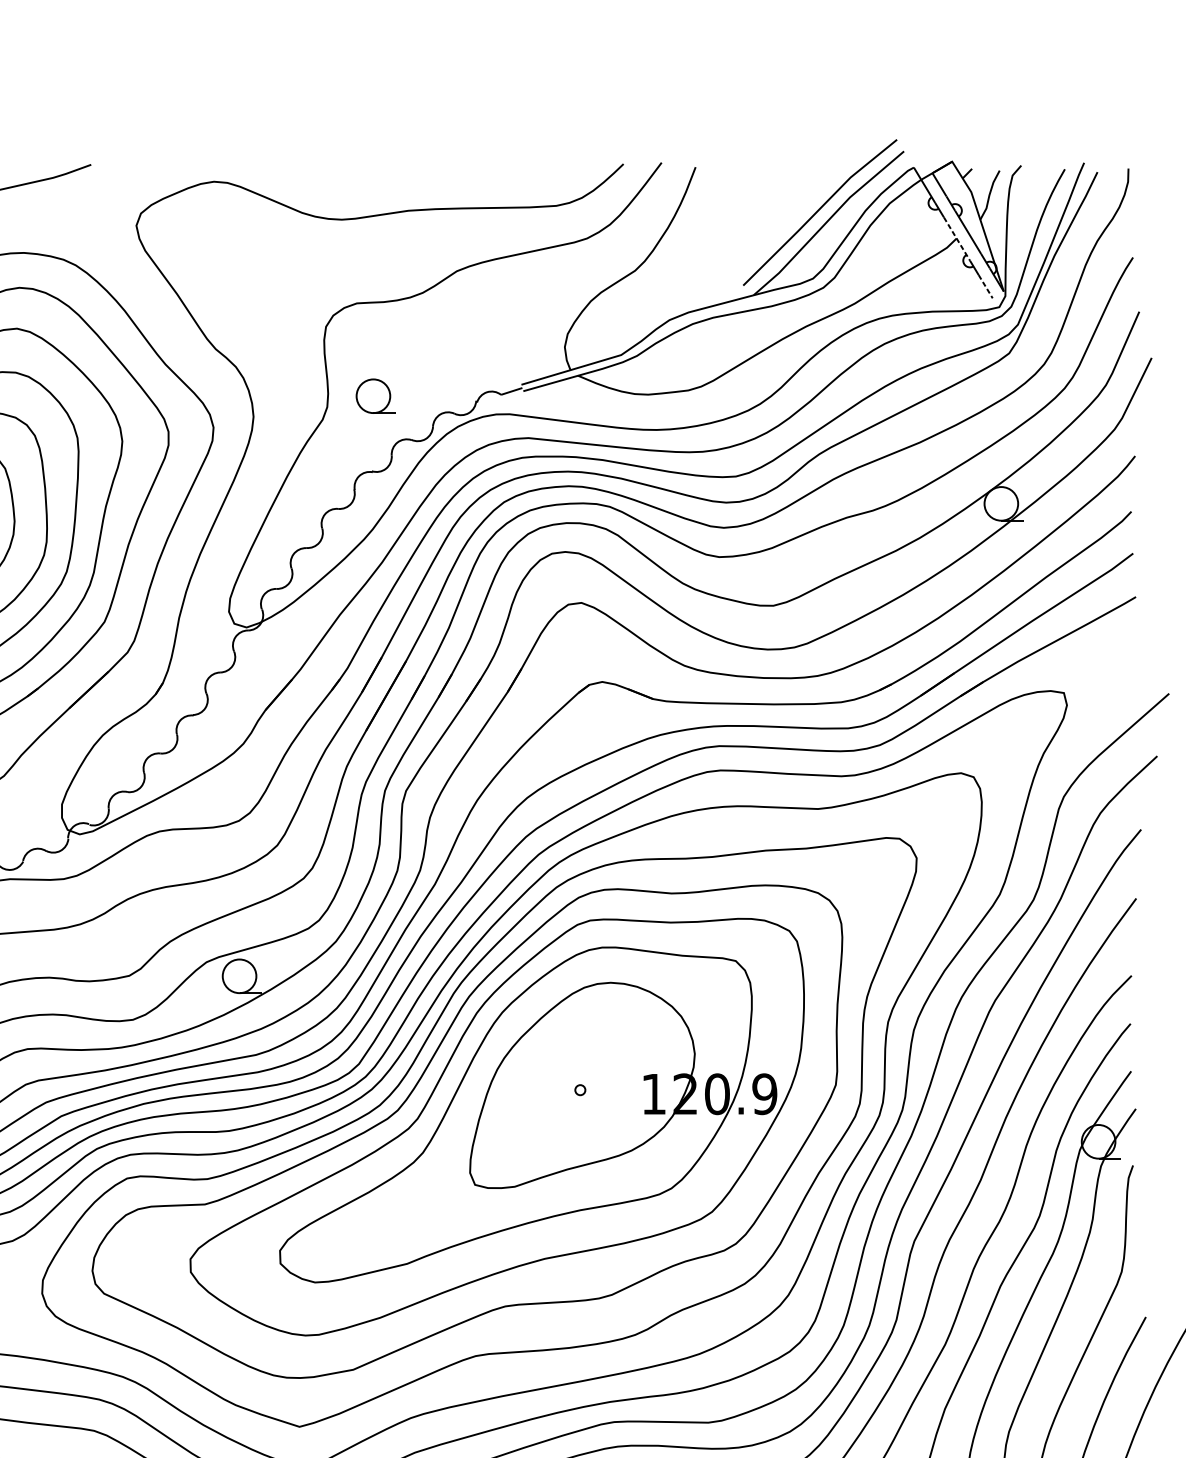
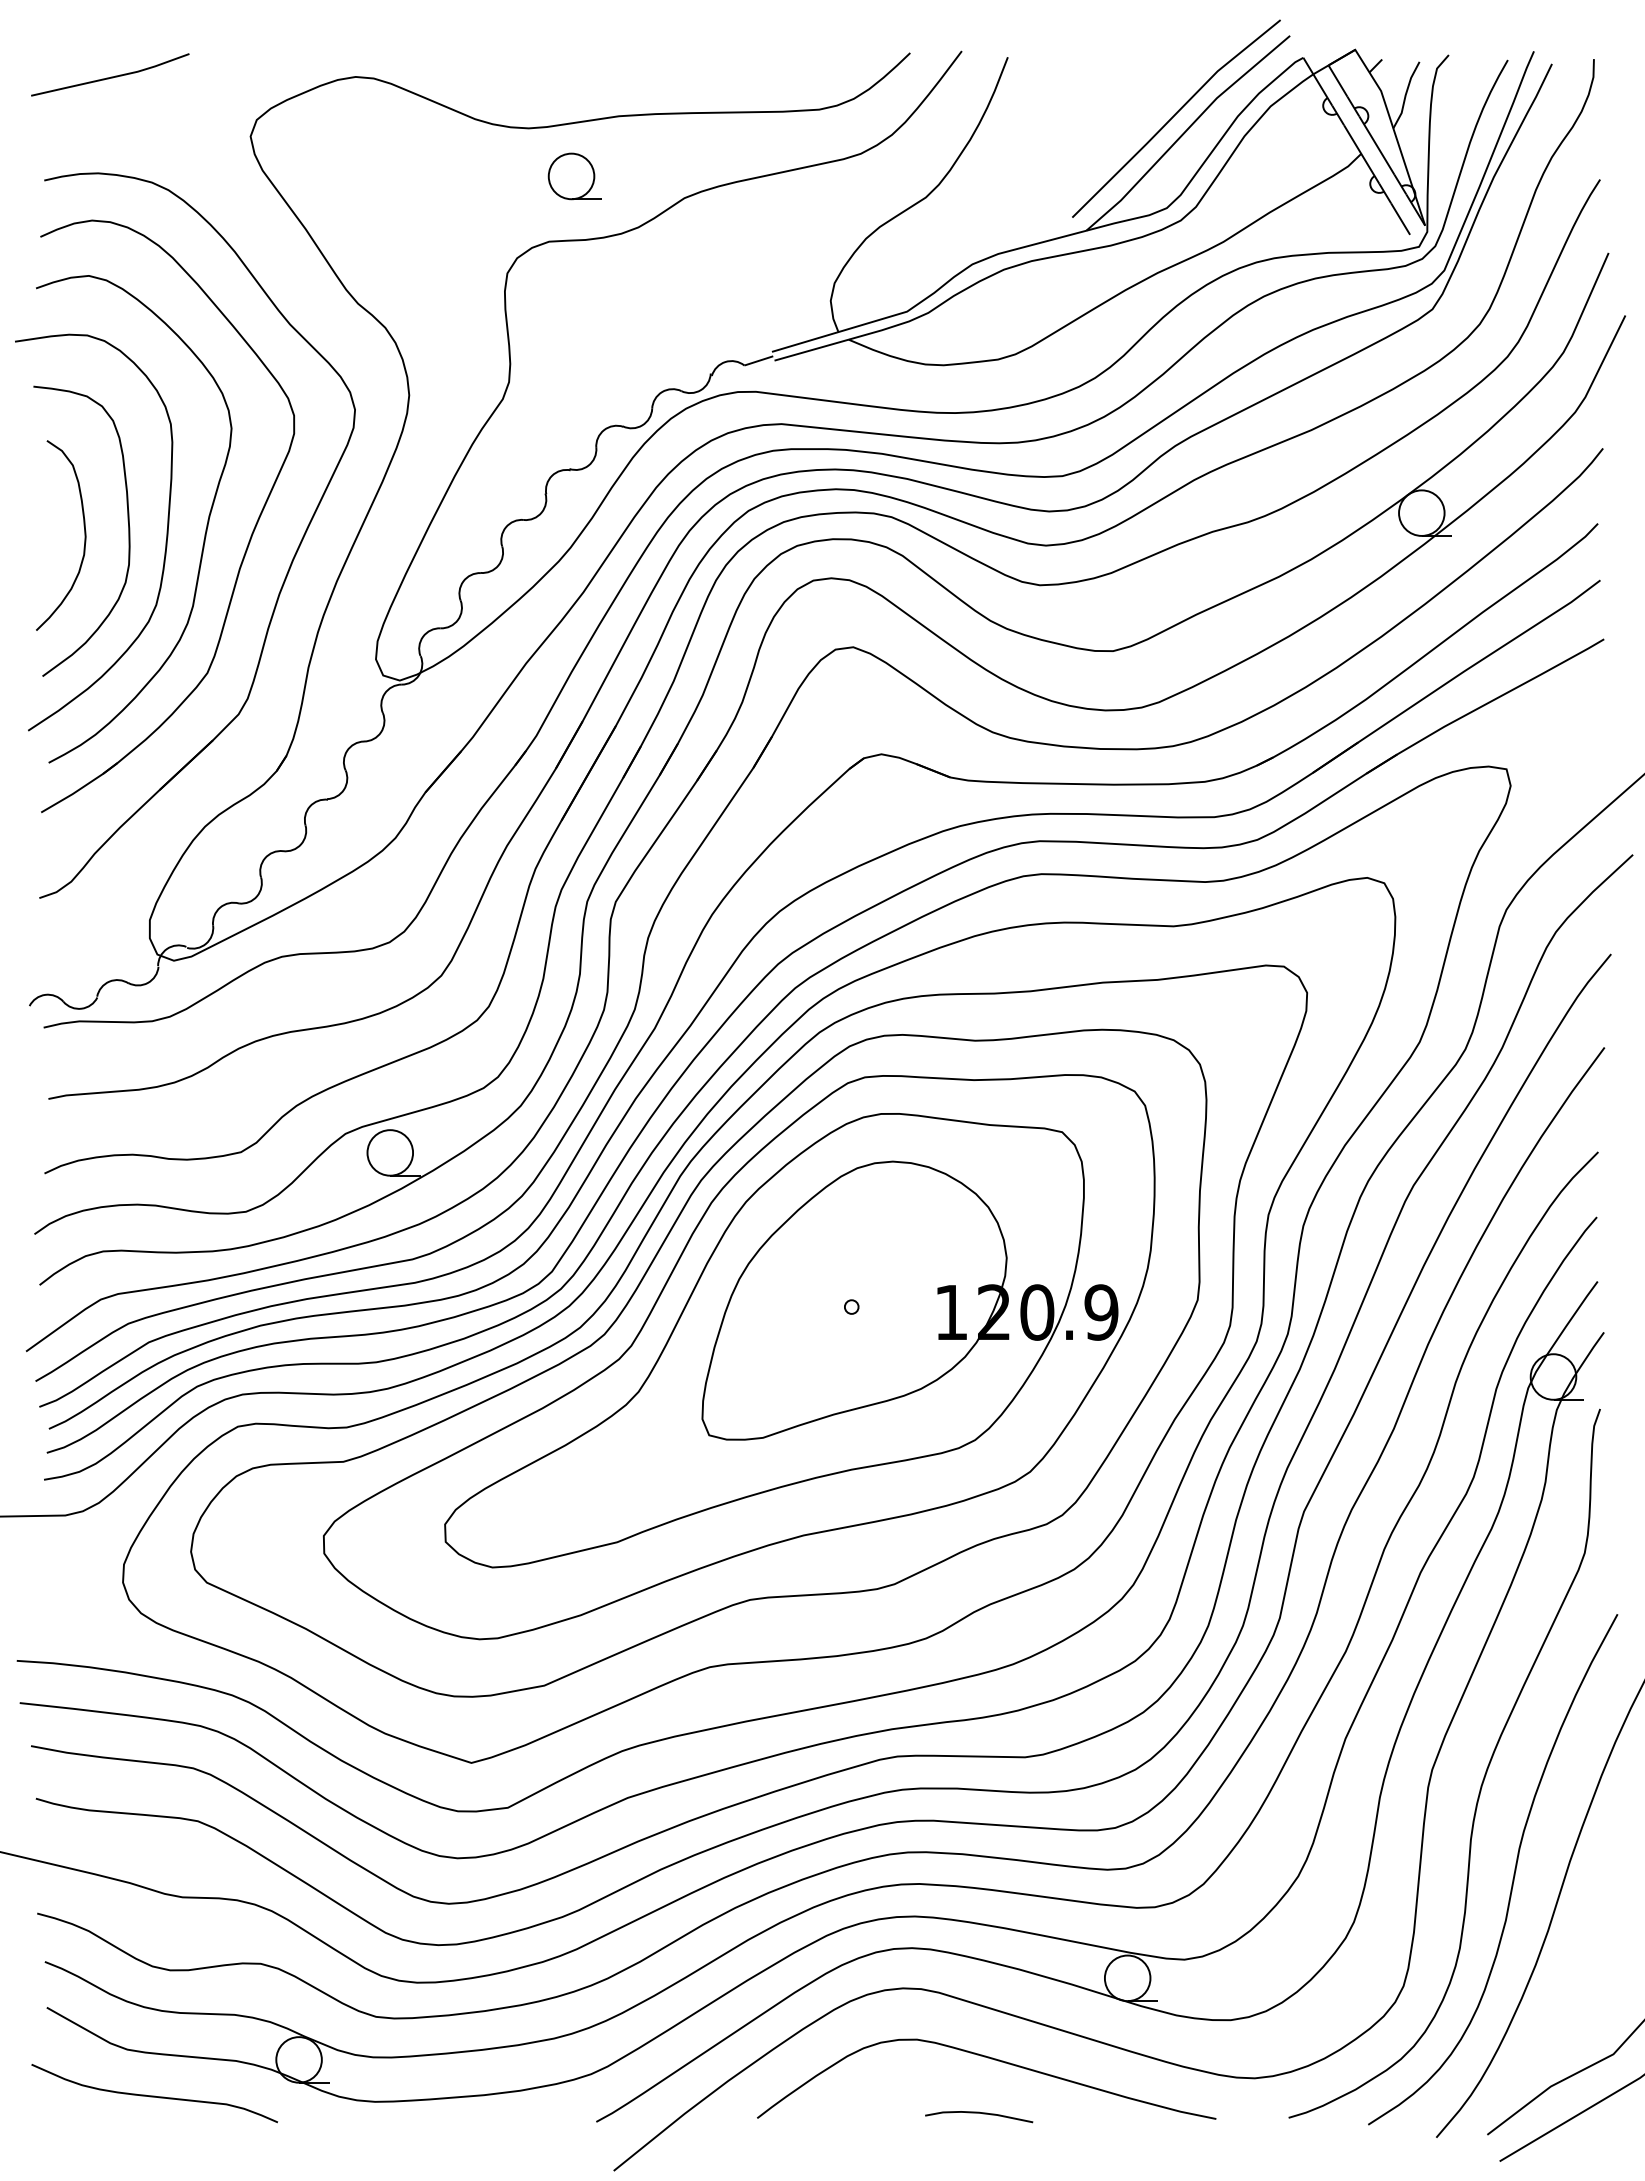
line: (956, 239) -> (1361, 155), dashed -> solid
line: (985, 287) -> (1400, 219), dashed -> solid
part: (375, 396) -> (574, 176), moved

